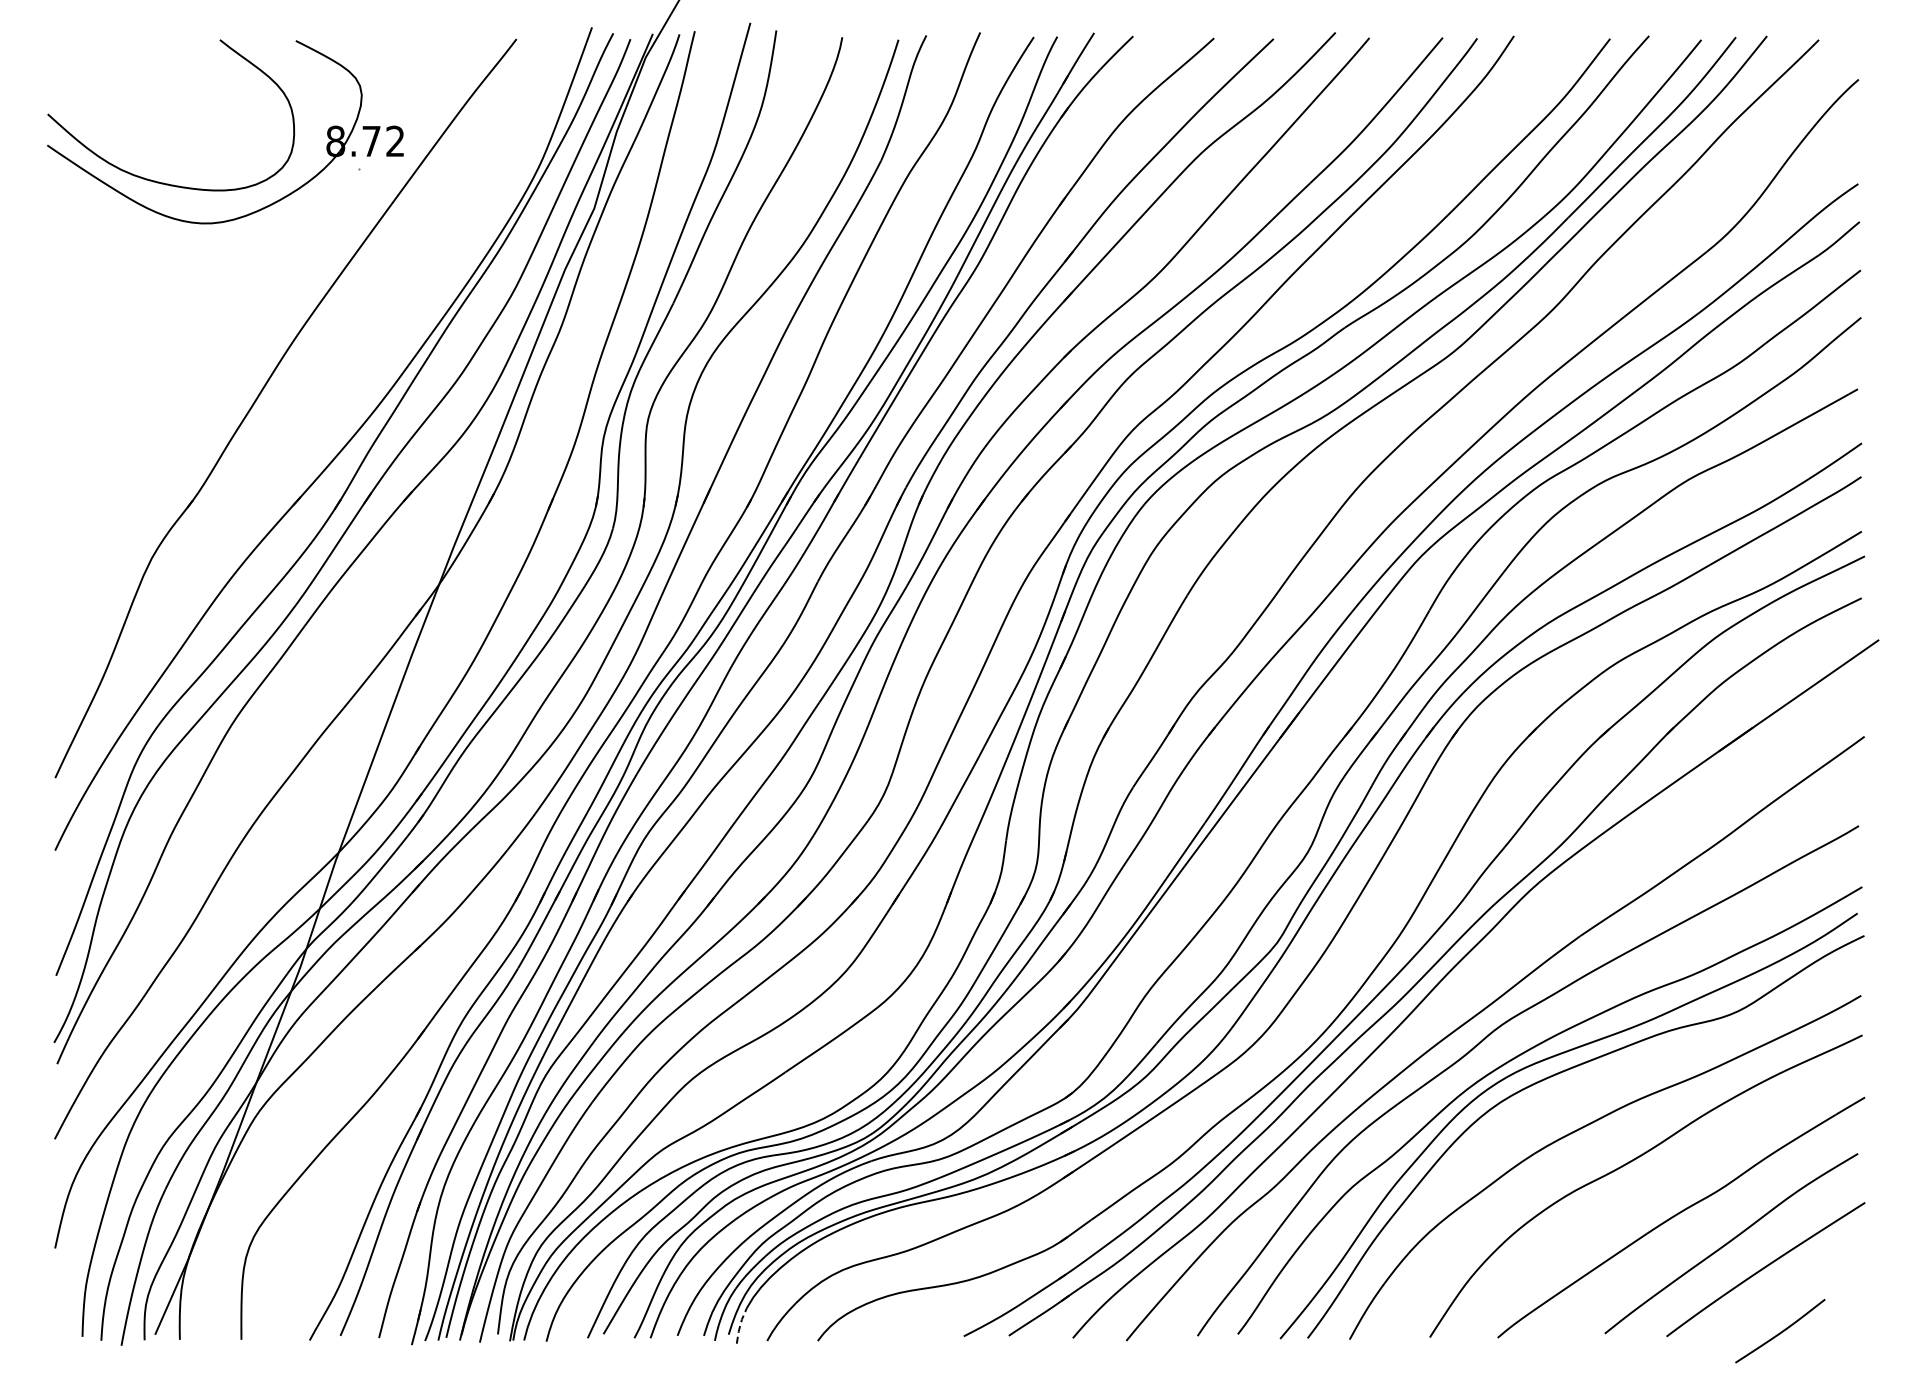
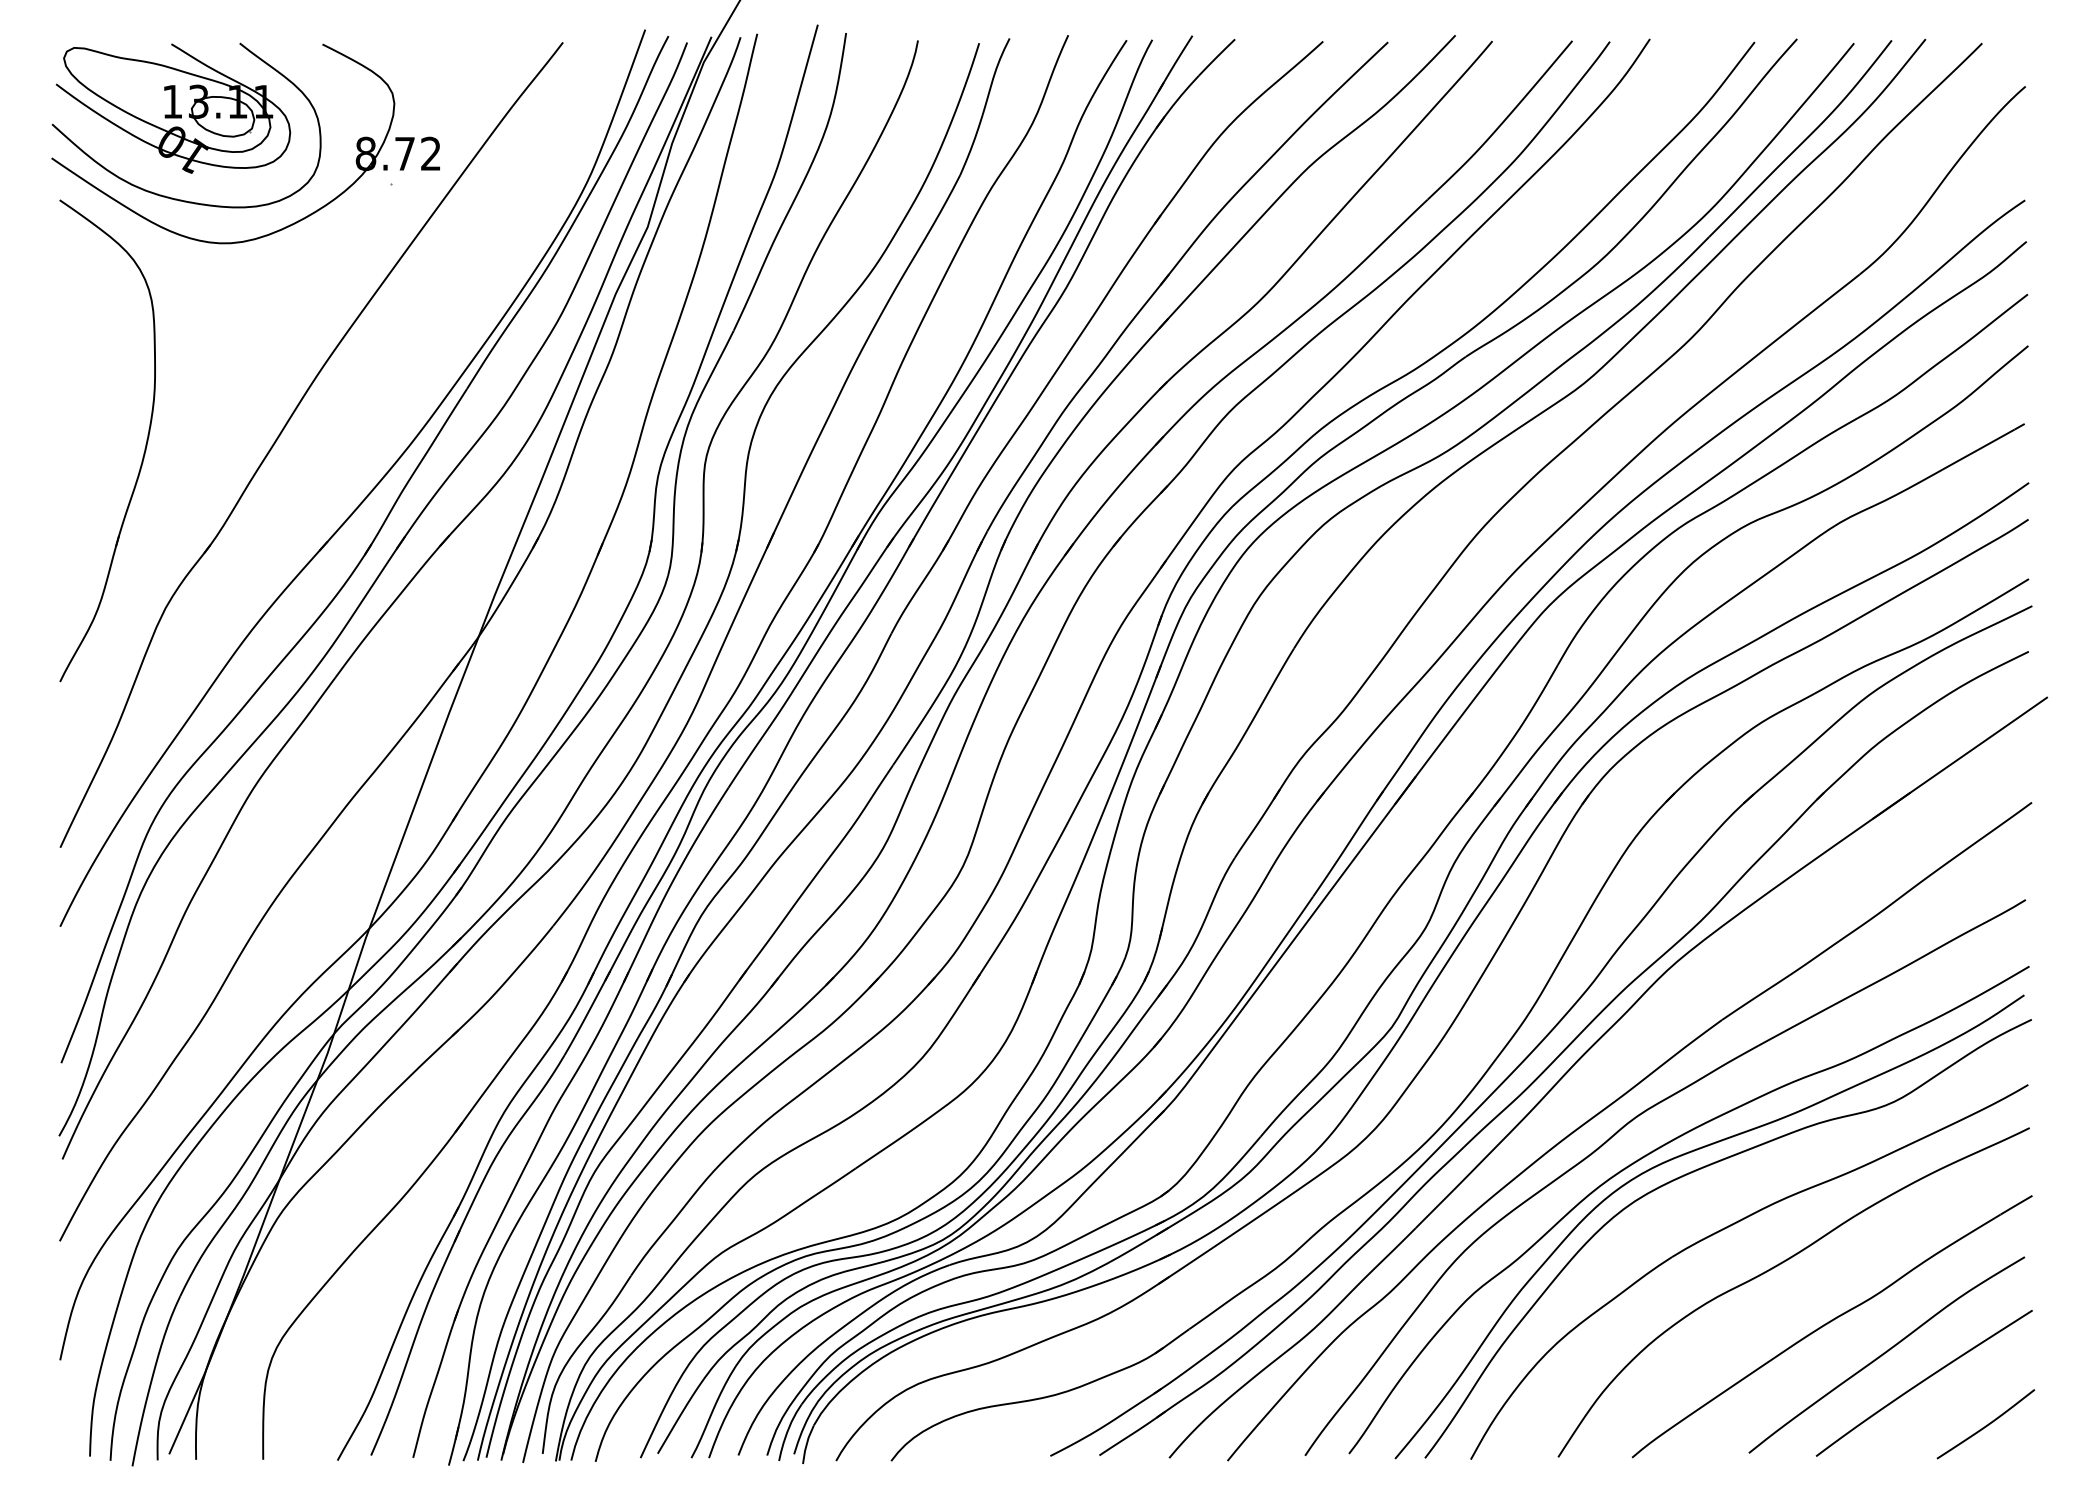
part: (159, 99) -> (173, 108), added
part: (132, 411) -> (144, 448), added
line: (740, 1325) -> (807, 1444), dashed -> solid
curve: (1781, 1331) -> (1987, 1424), moved

